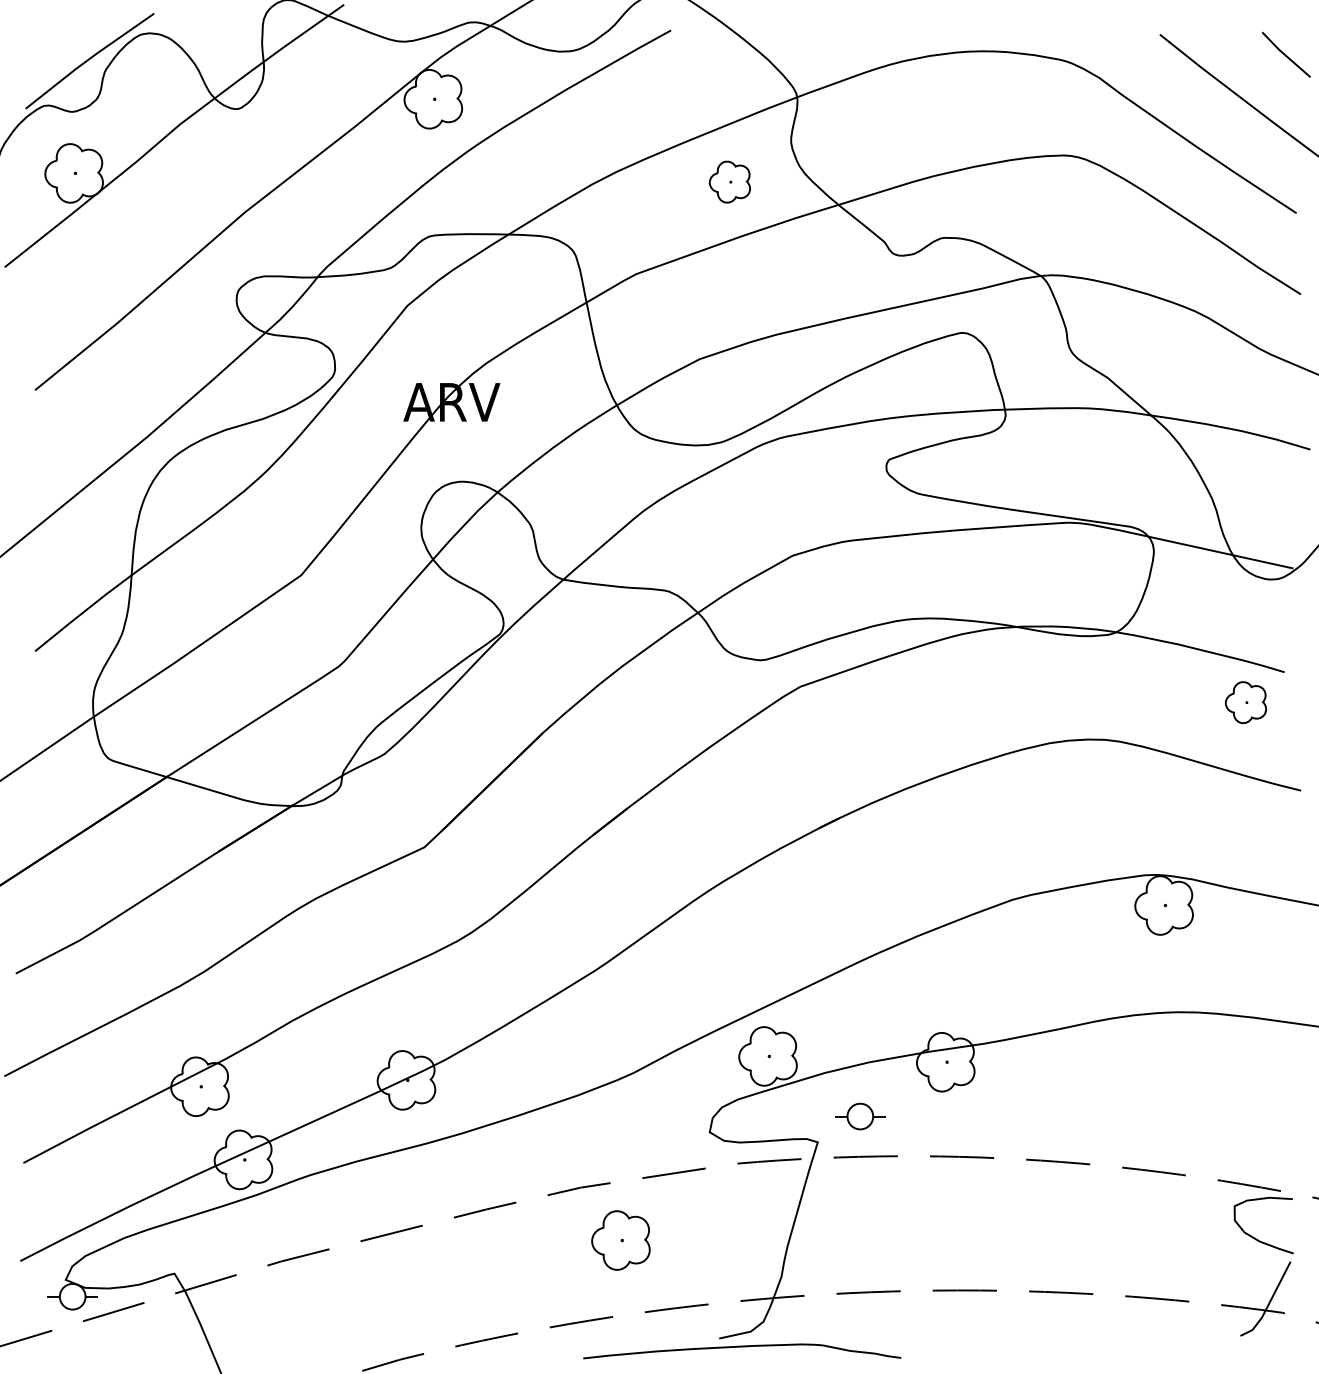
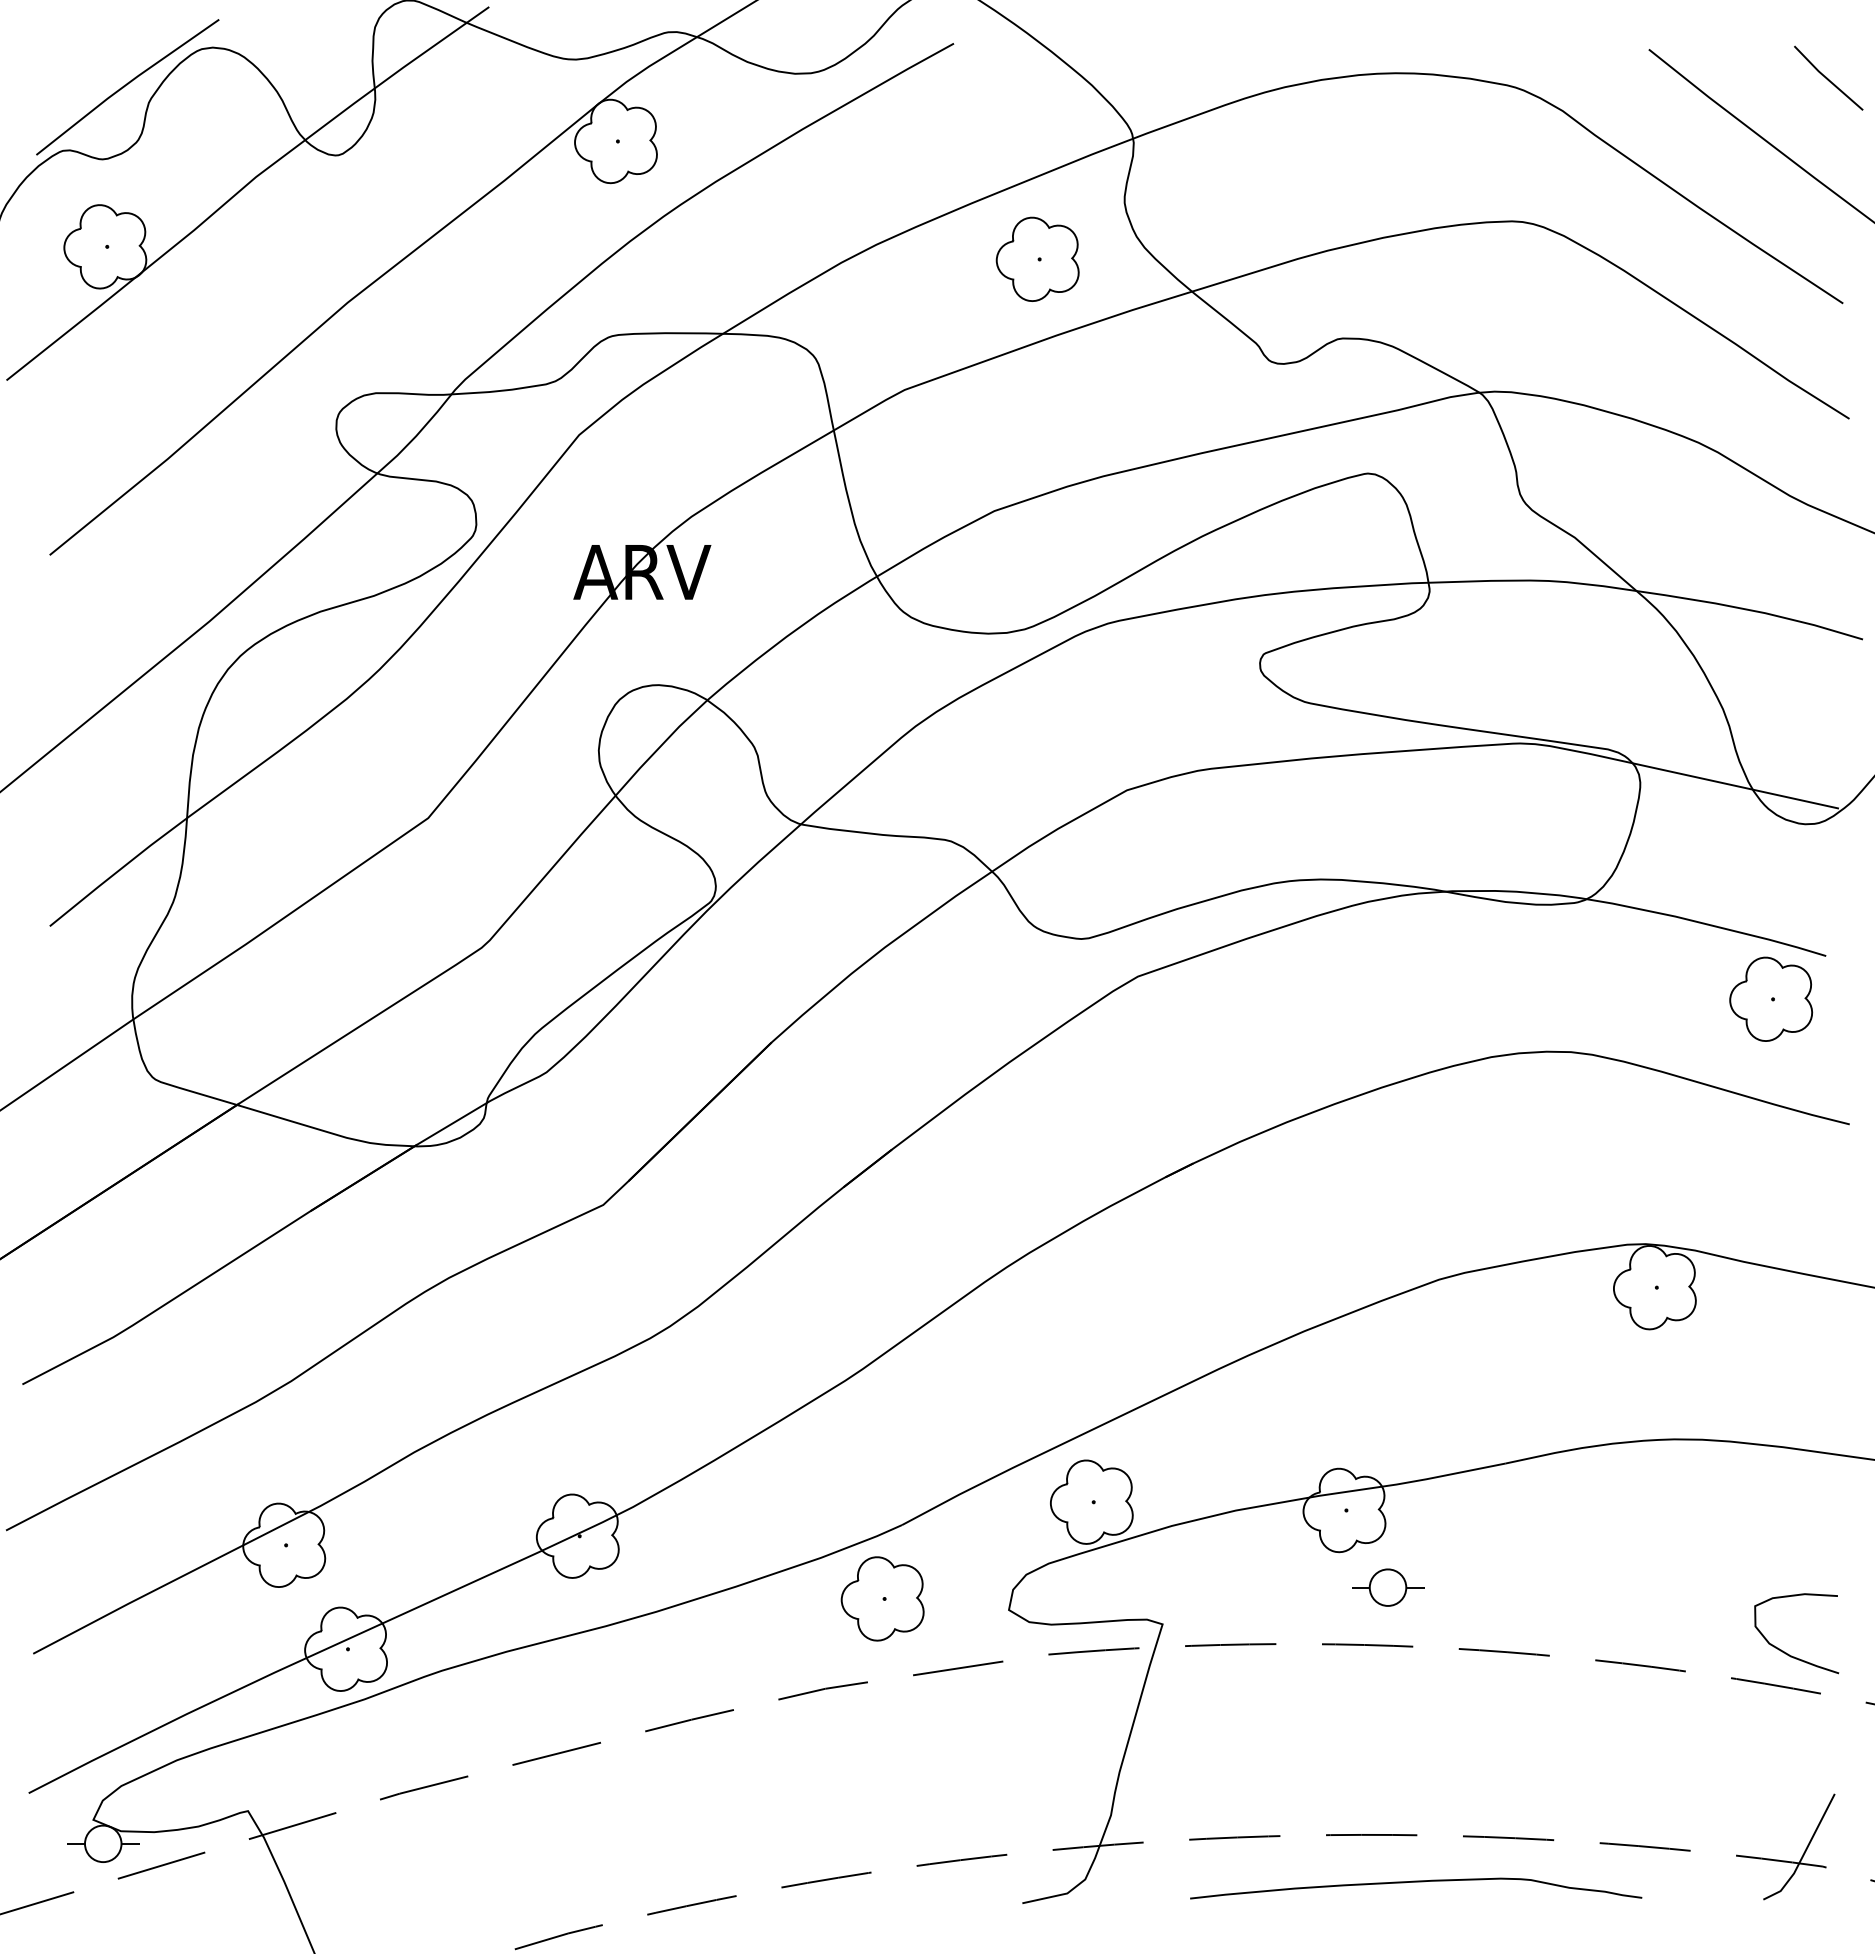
part: (729, 181) -> (1037, 258), size x1.43
part: (1246, 702) -> (1771, 998), size x1.43
part: (860, 1116) -> (1388, 1587), moved
curve: (1254, 1237) -> (1783, 1650), moved
part: (620, 1240) -> (882, 1598), moved
curve: (742, 1347) -> (1416, 1882), moved

